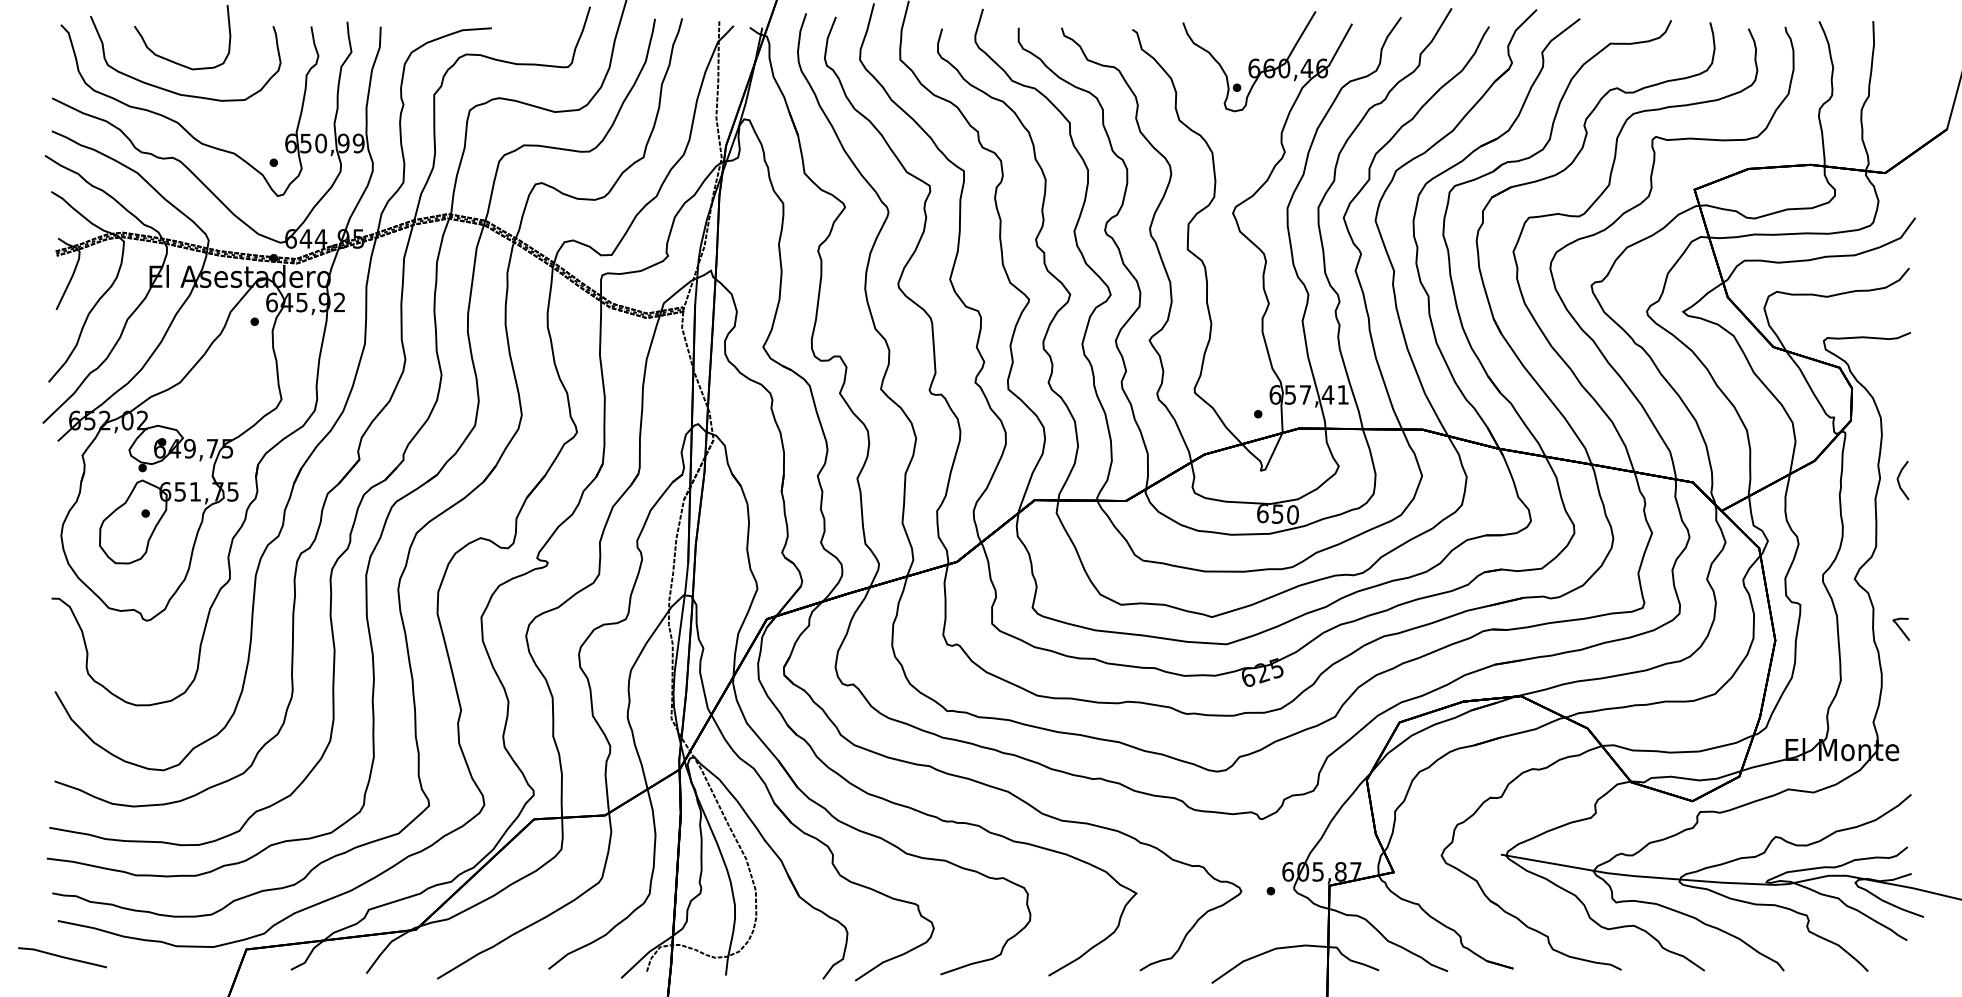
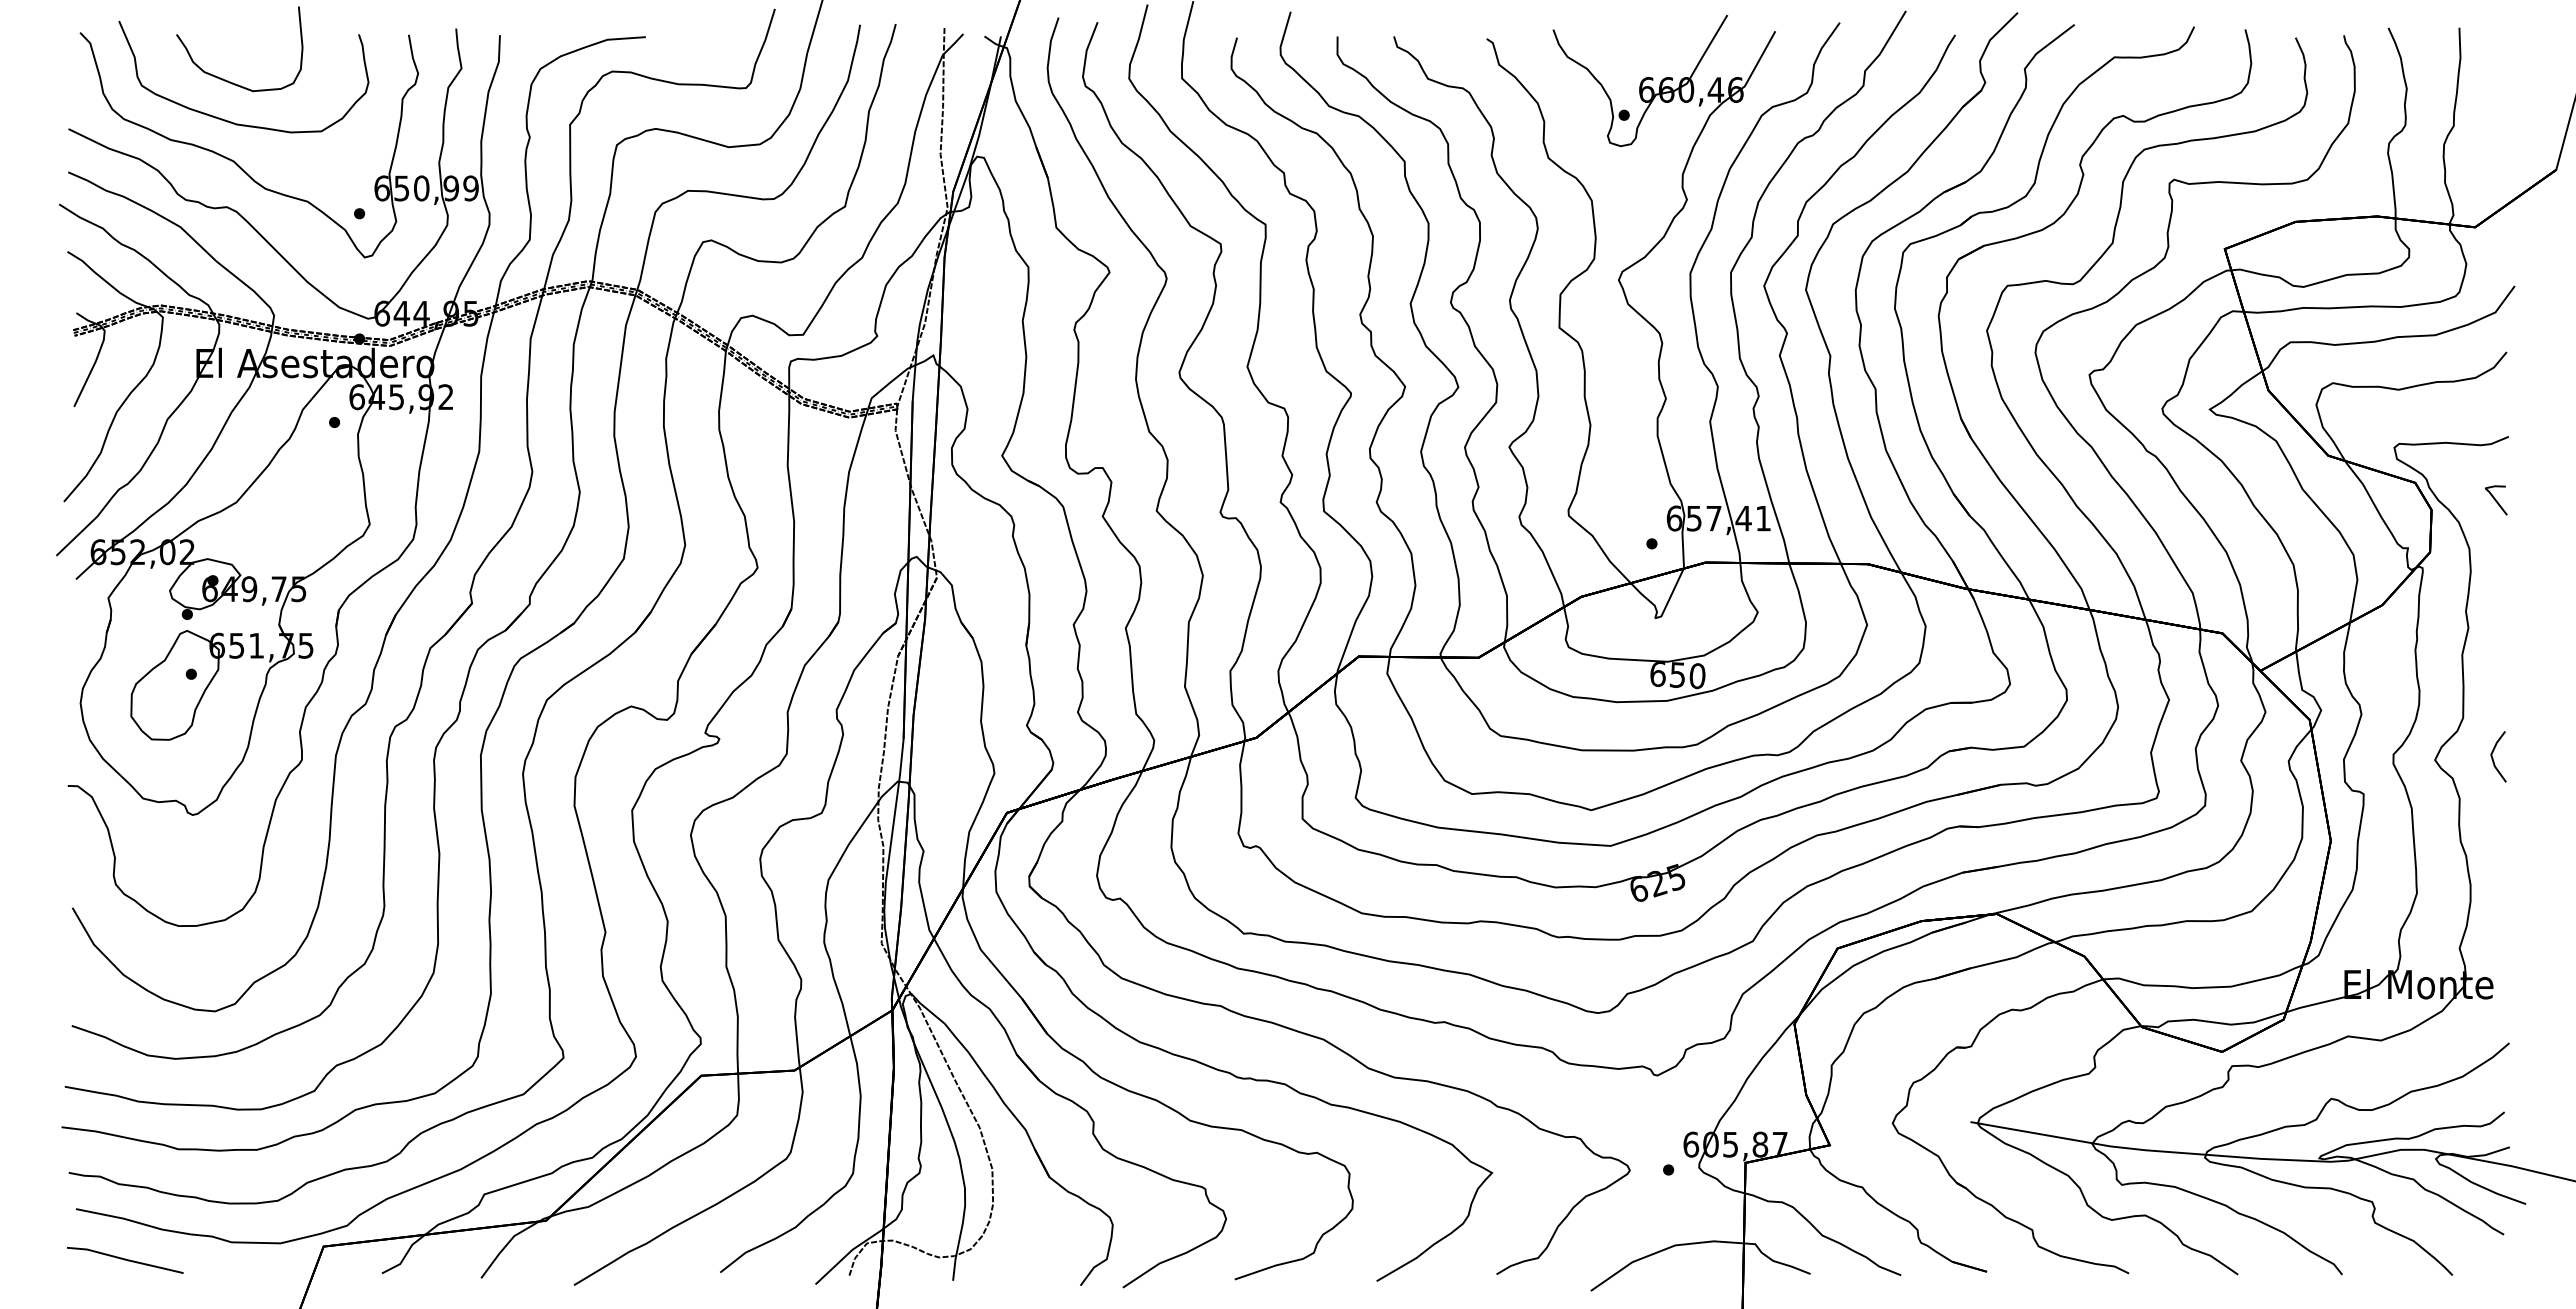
line: (1899, 481) -> (2493, 758), moved
line: (1901, 629) -> (2496, 500), moved
line: (62, 957) -> (125, 1260), moved

